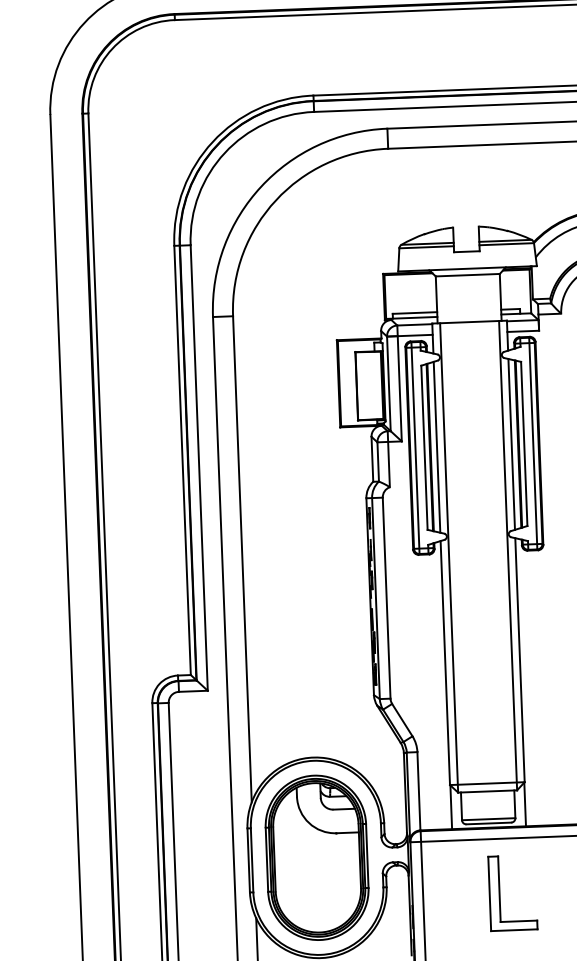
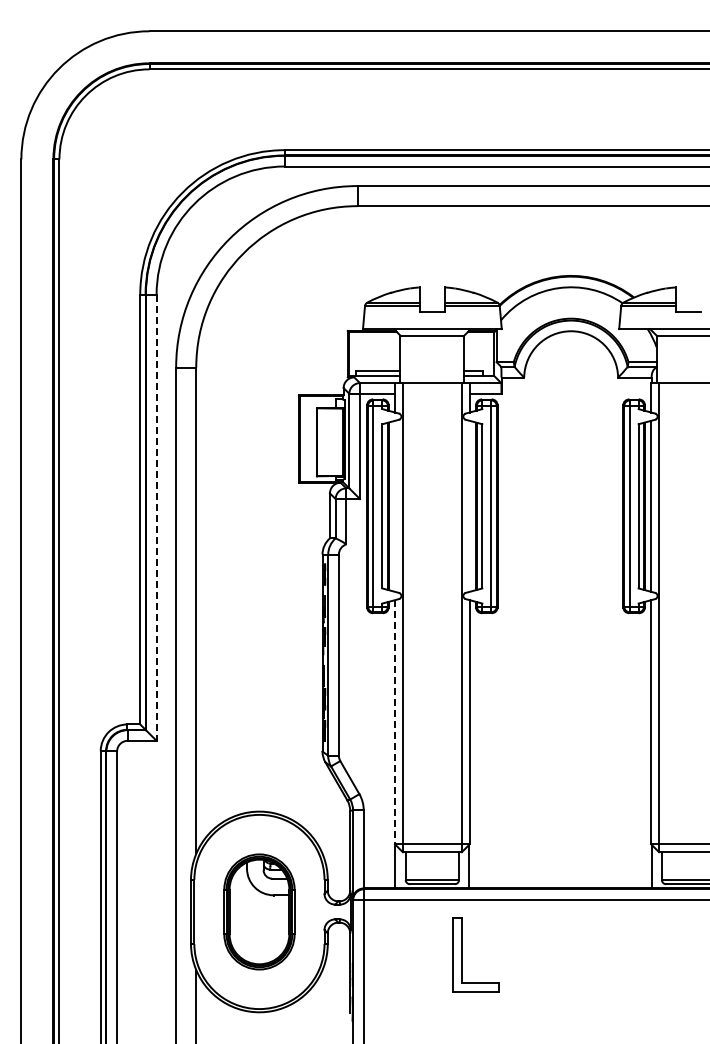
line: (511, 443) -> (469, 505), removed
line: (437, 446) -> (395, 505), removed
line: (199, 467) -> (156, 517), solid -> dashed
line: (445, 663) -> (395, 722), solid -> dashed
part: (317, 857) -> (259, 911), size x0.7
part: (499, 893) -> (462, 954), moved

